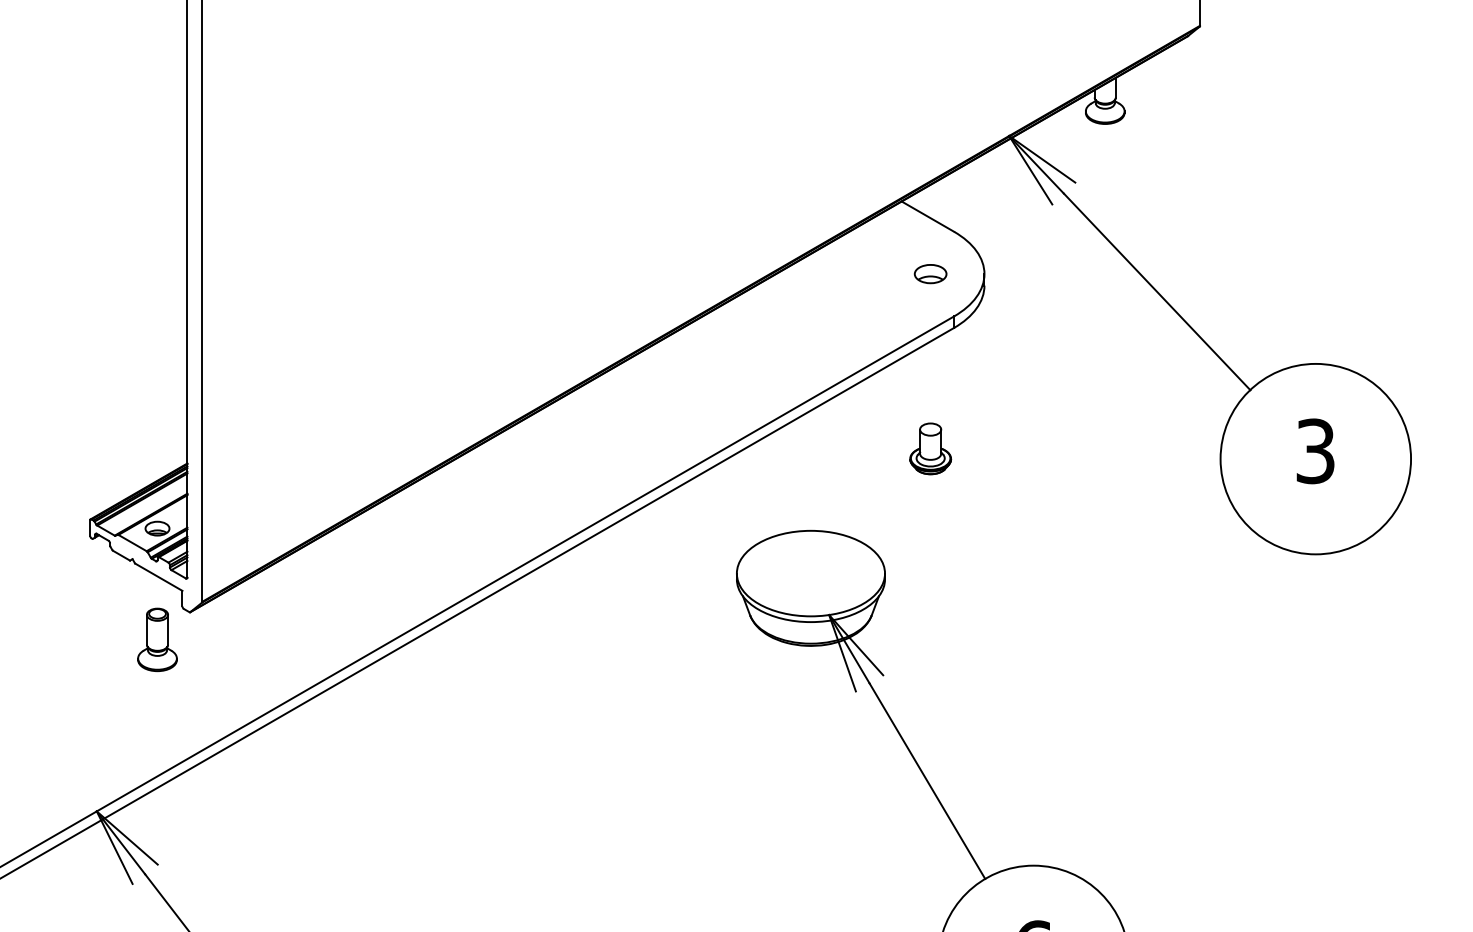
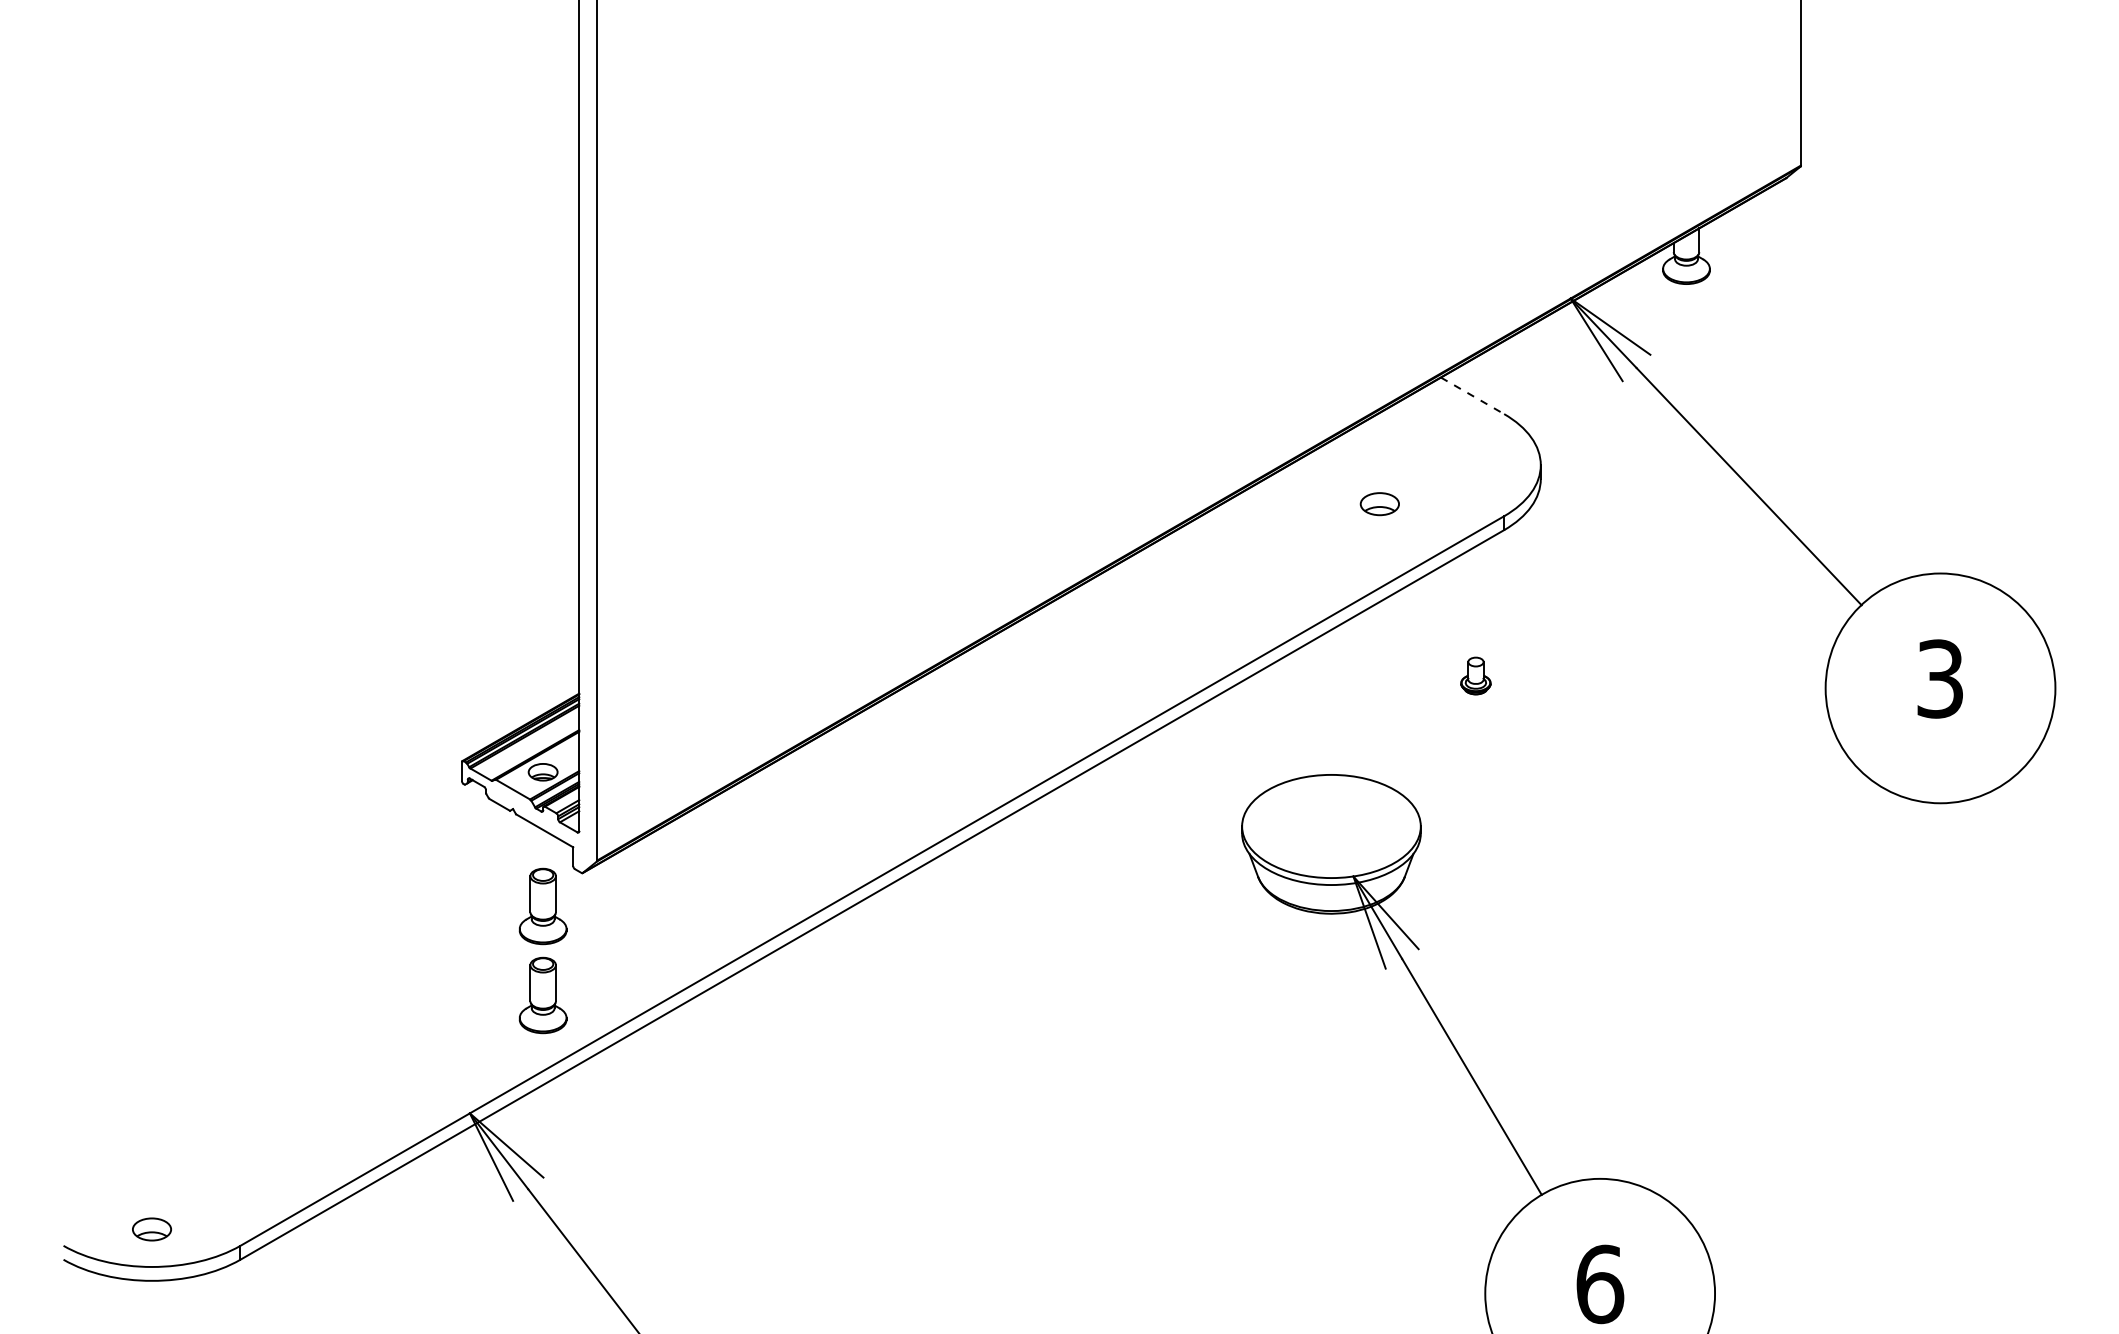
line: (927, 216) -> (1472, 395), solid -> dashed
part: (930, 274) -> (1379, 504), moved
part: (930, 448) -> (1475, 675), size x0.6
part: (156, 713) -> (542, 995), added

